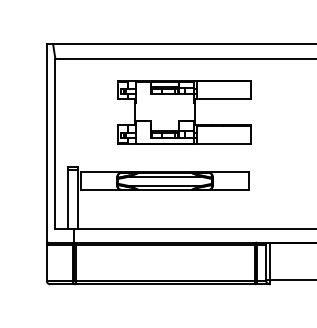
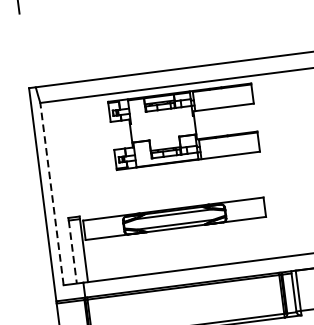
part: (184, 112) -> (184, 126), moved
line: (55, 143) -> (52, 193), solid -> dashed
line: (67, 199) -> (72, 252), solid -> dashed

